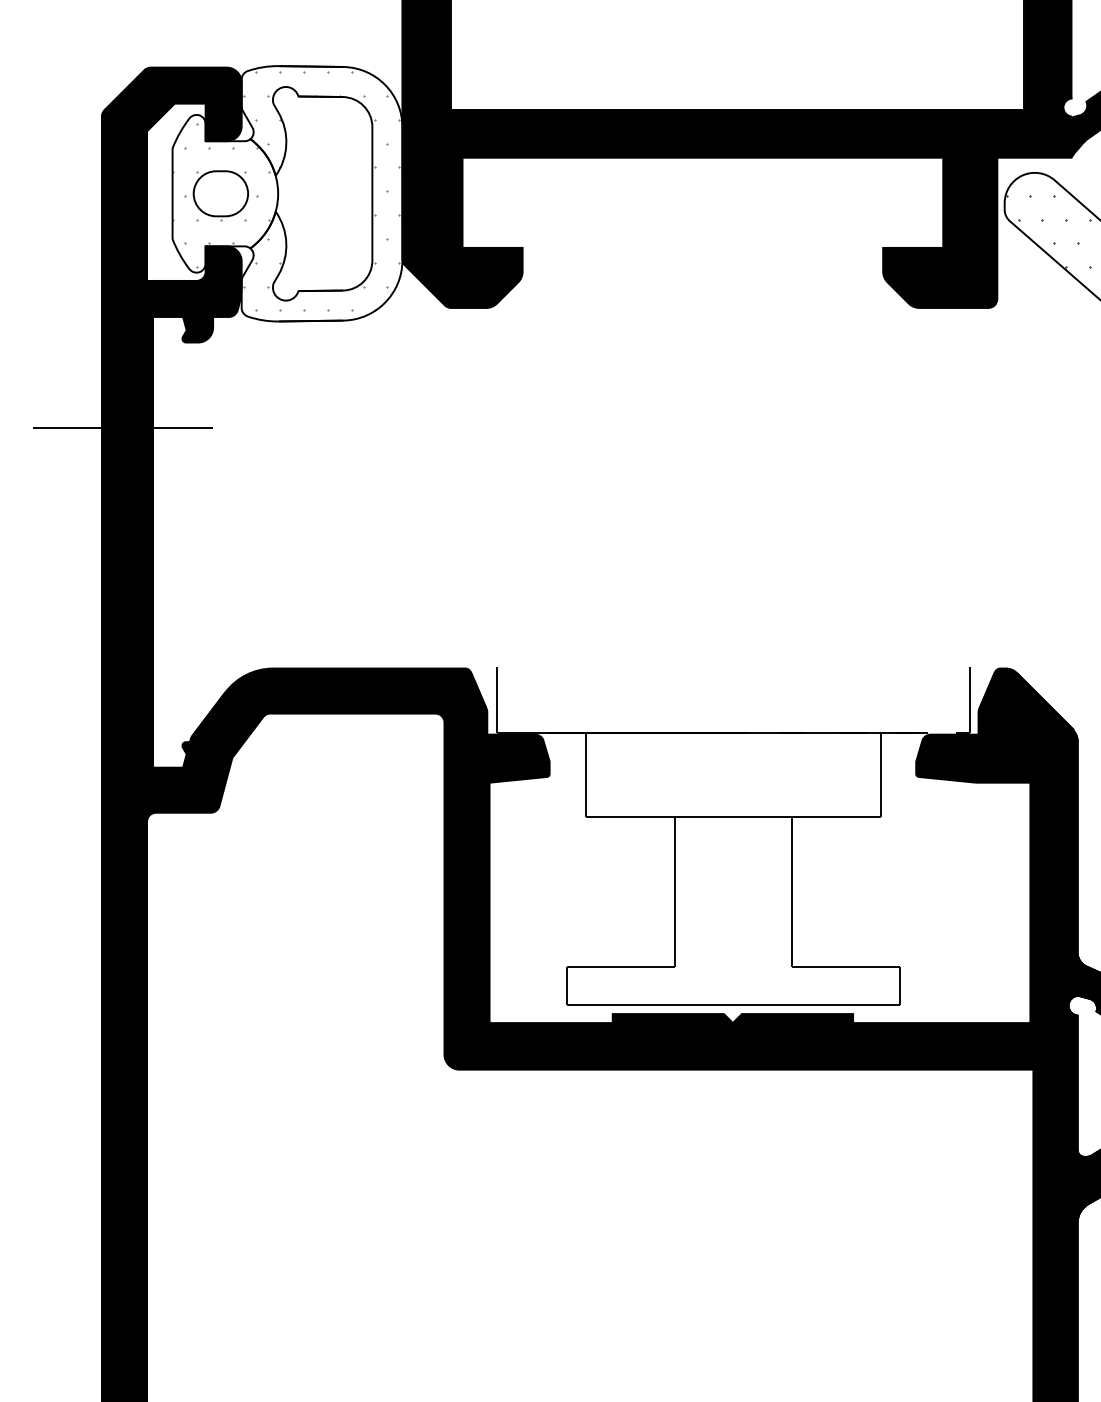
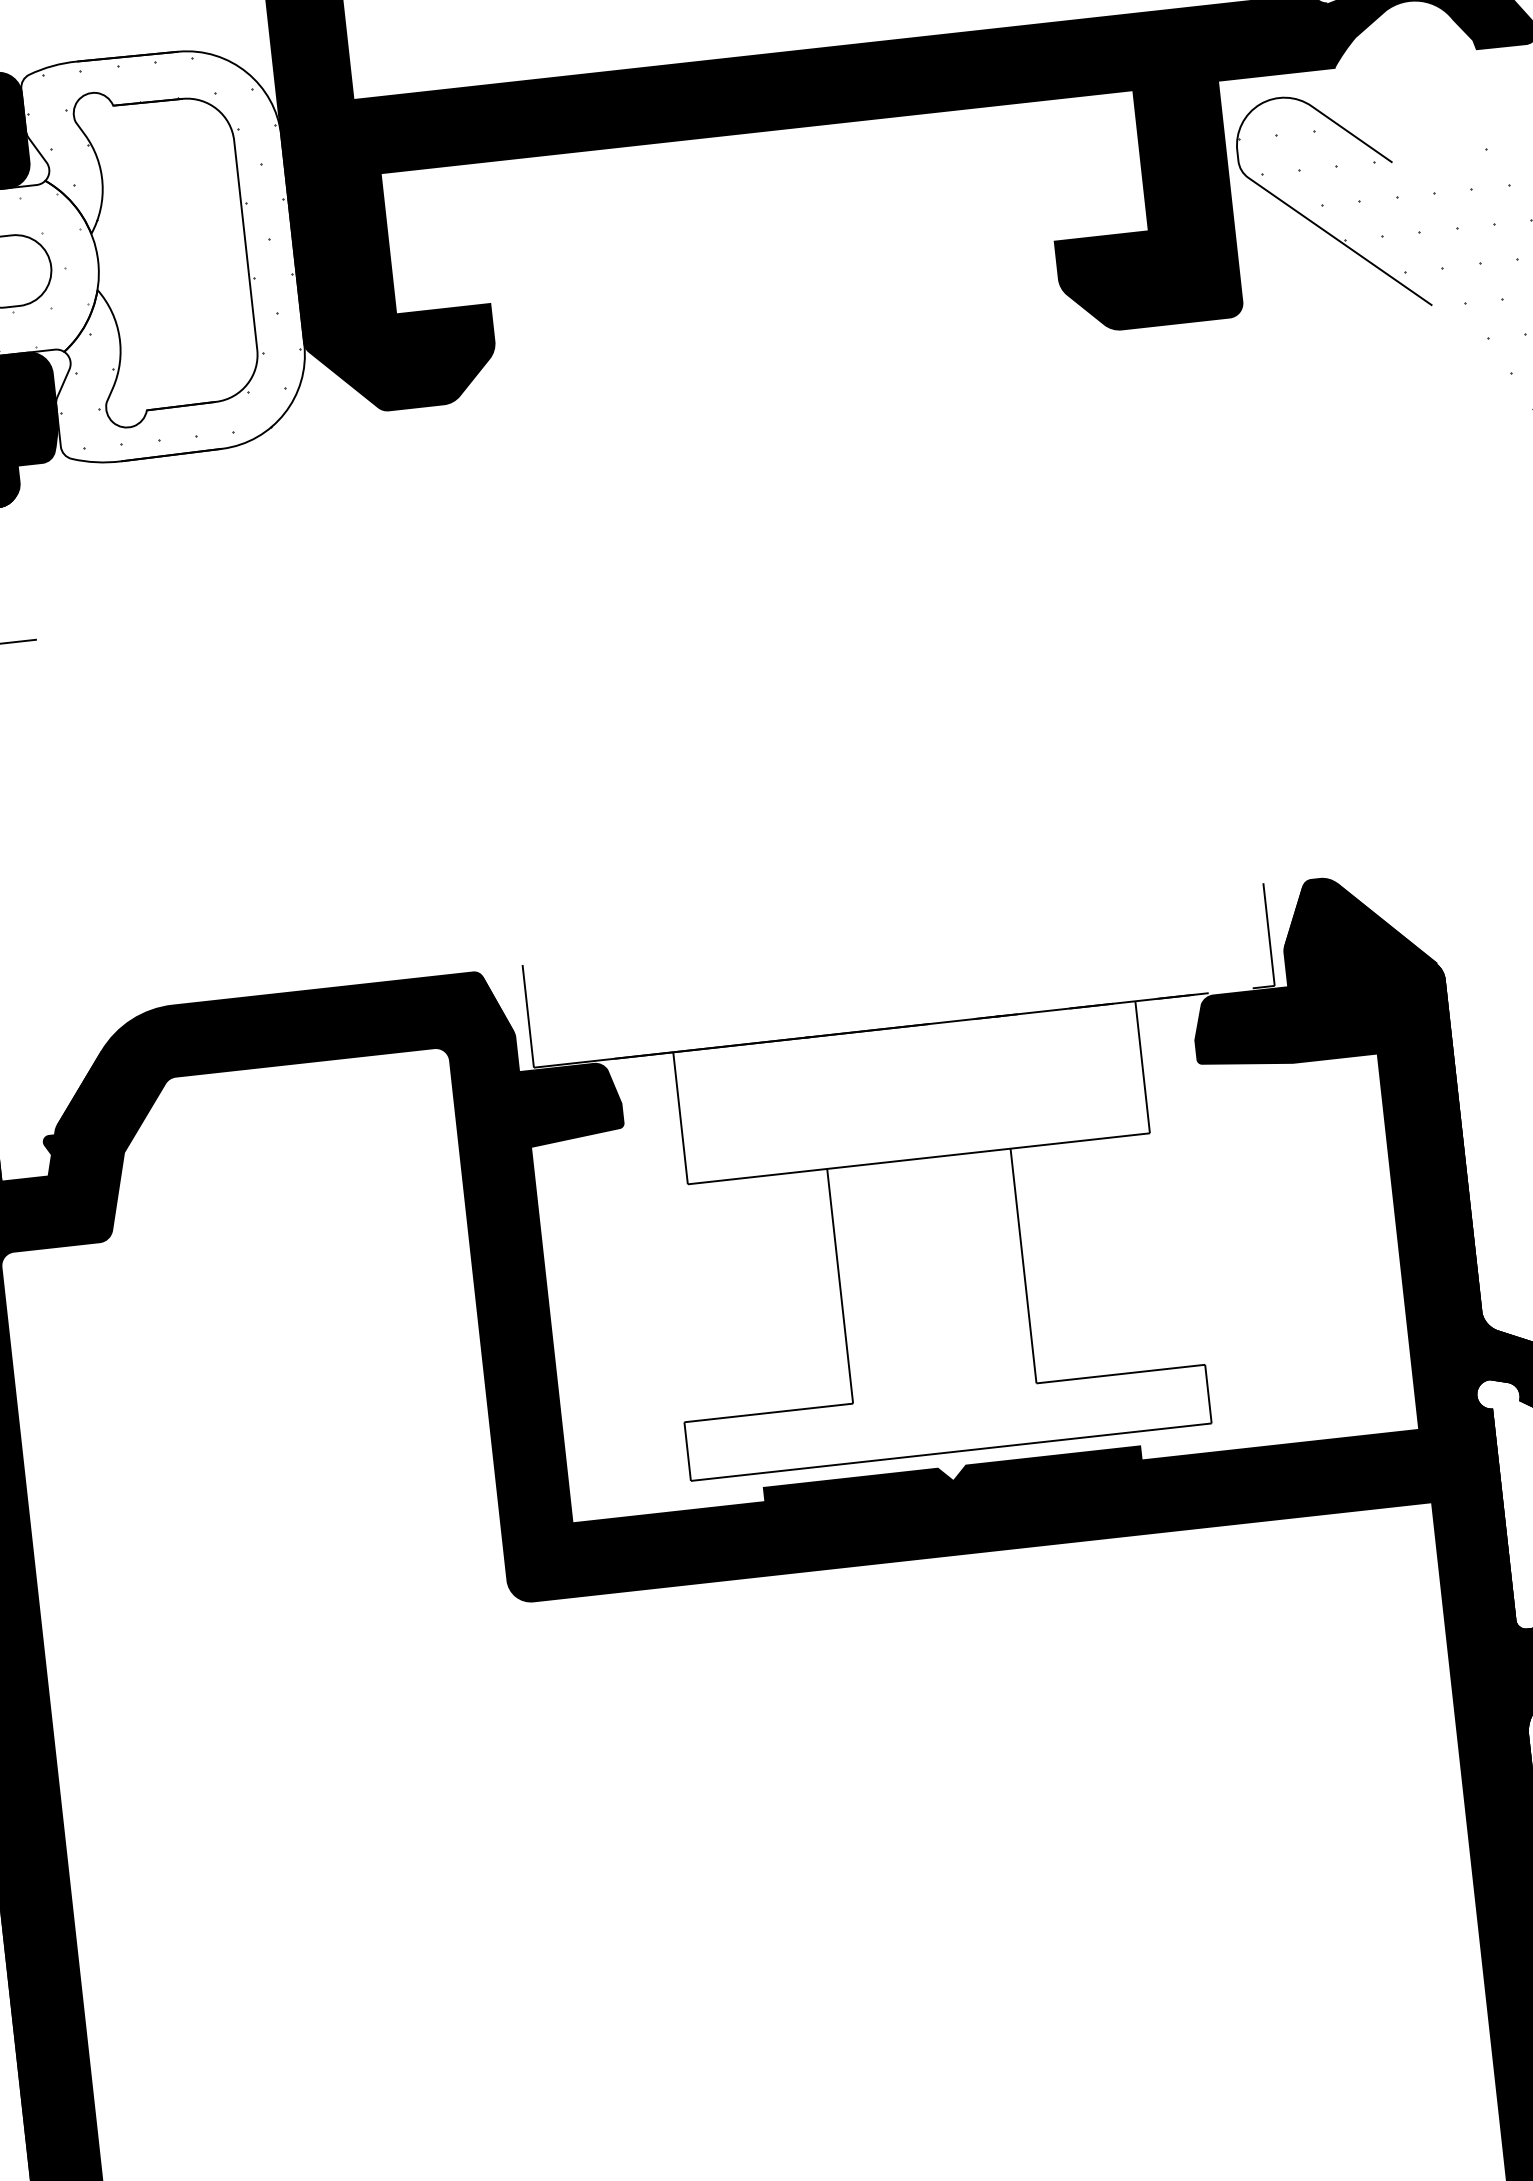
hatch: (321, 191) -> (165, 250), added

